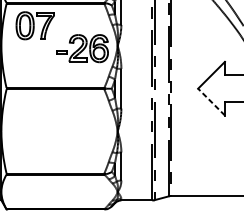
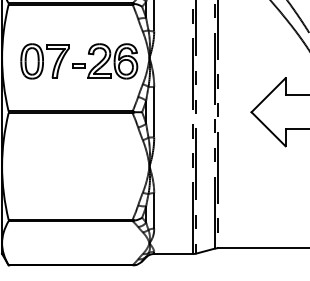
part: (34, 25) -> (44, 61), moved
line: (211, 101) -> (268, 128), dashed -> solid

